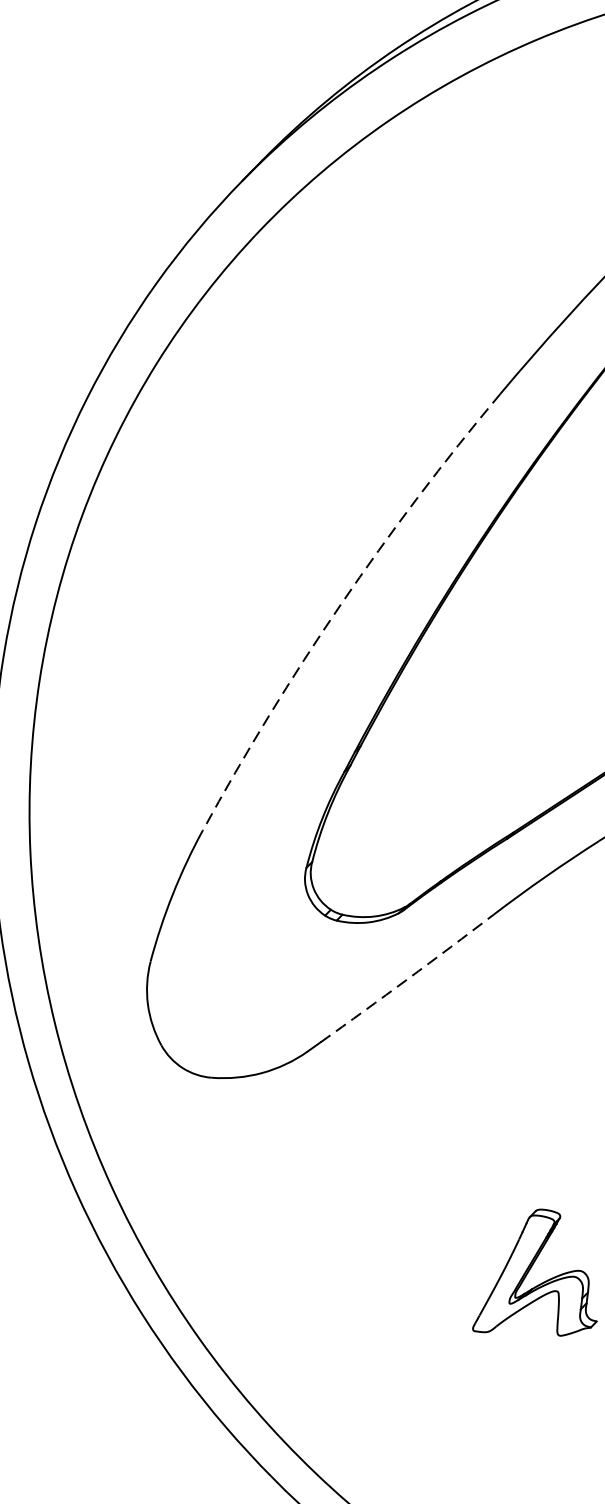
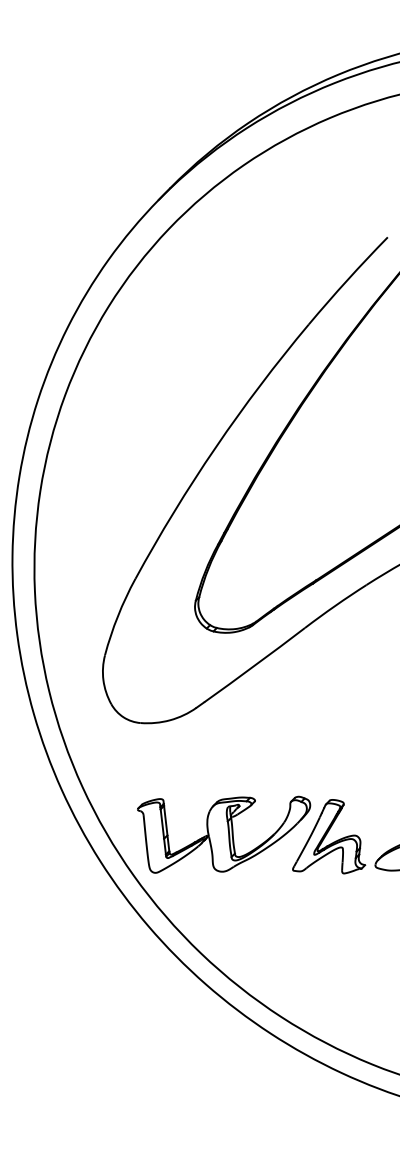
arc: (340, 605) -> (215, 447), dashed -> solid
arc: (407, 979) -> (254, 665), dashed -> solid
part: (355, 1268) -> (224, 834), added

